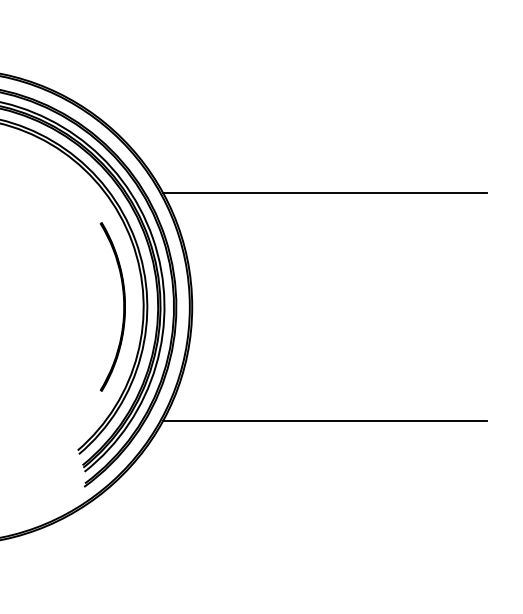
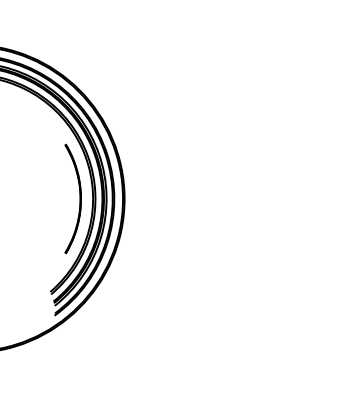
line: (324, 192) -> (210, 124), removed
line: (324, 421) -> (210, 273), removed

